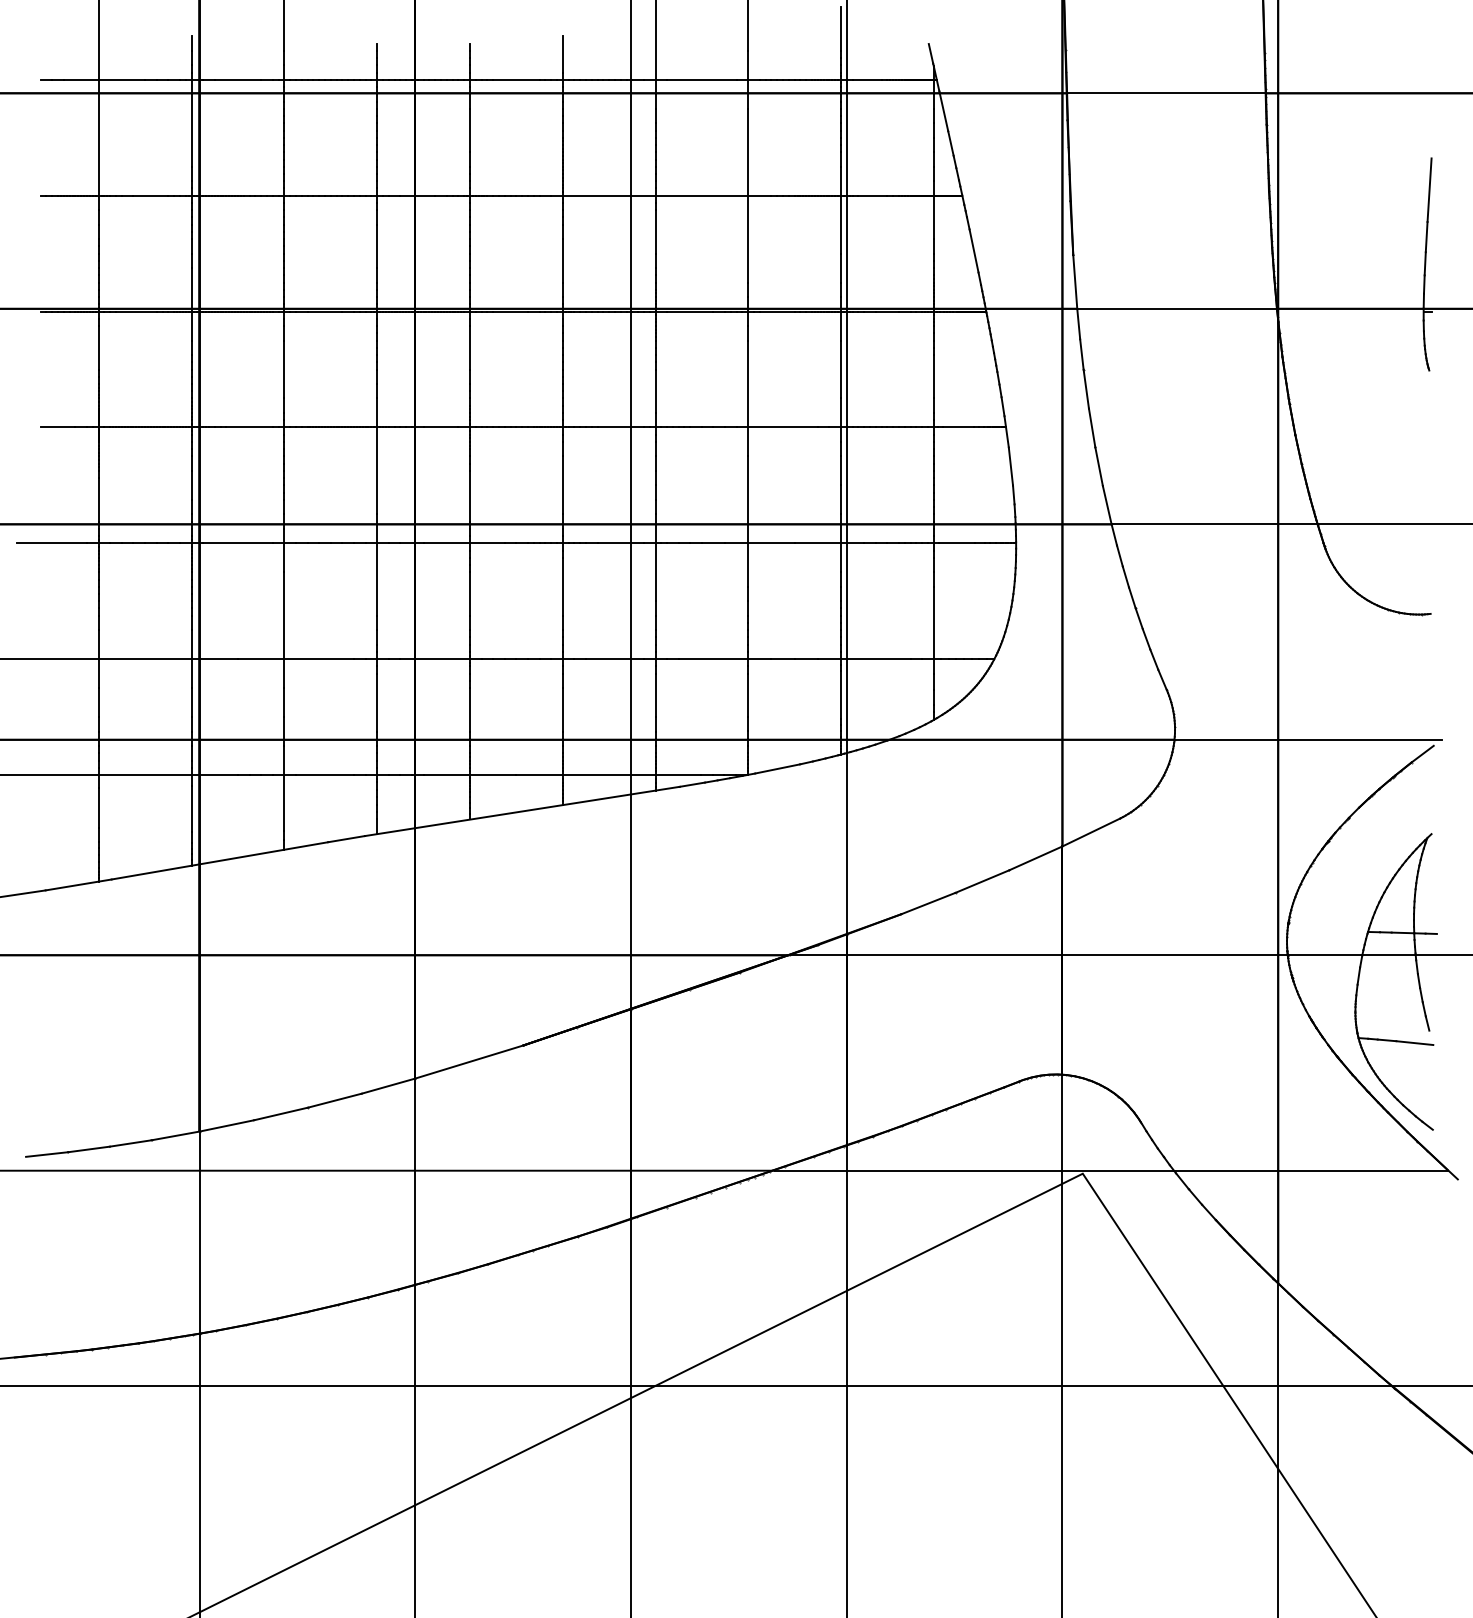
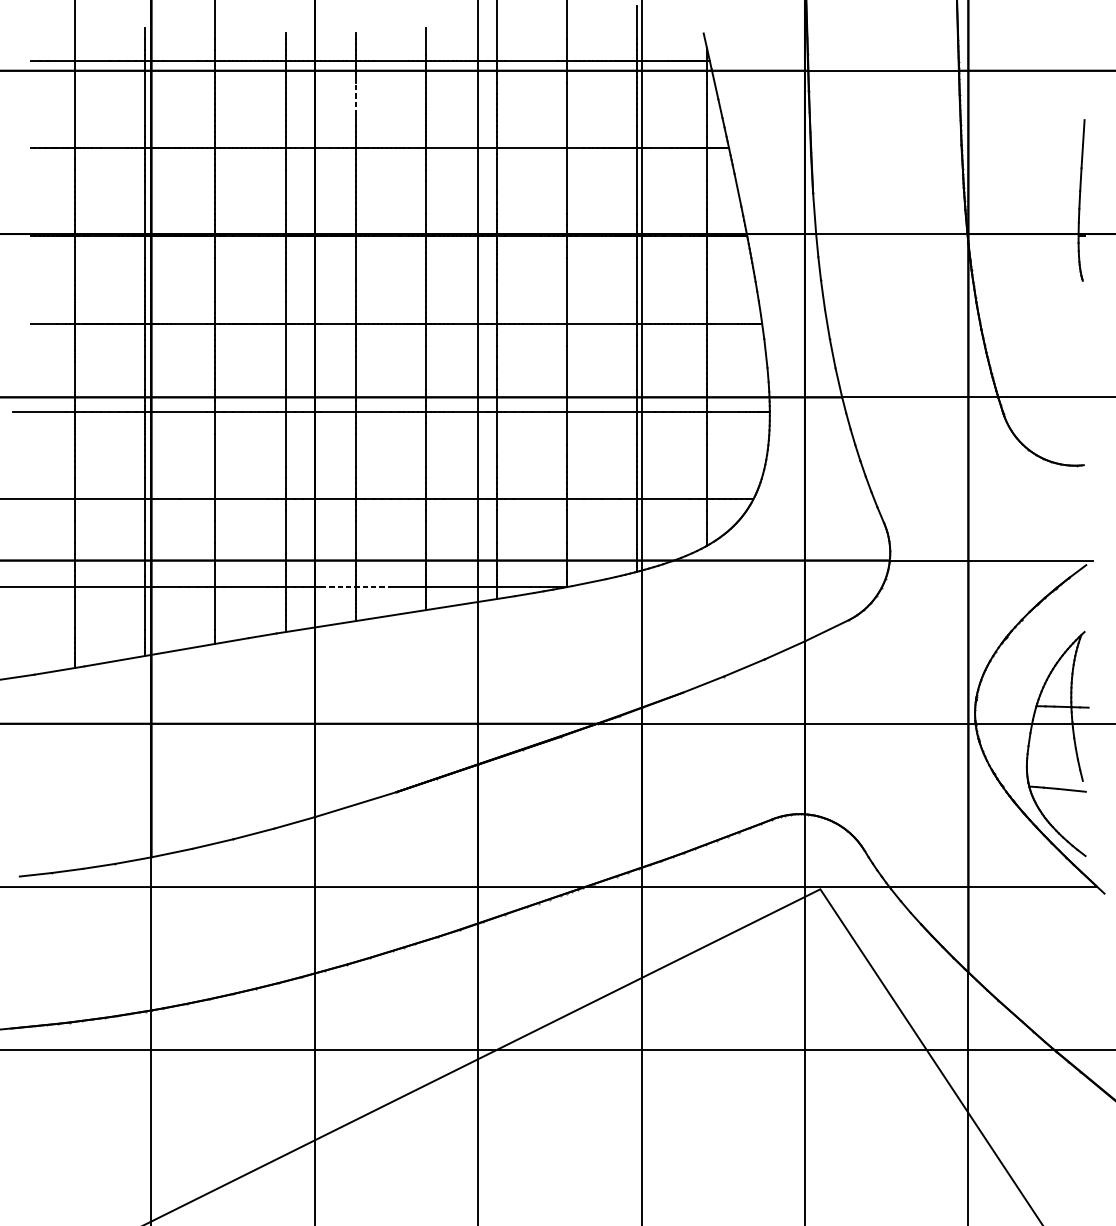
line: (469, 130) -> (355, 98), solid -> dashed
line: (470, 775) -> (356, 587), solid -> dashed

